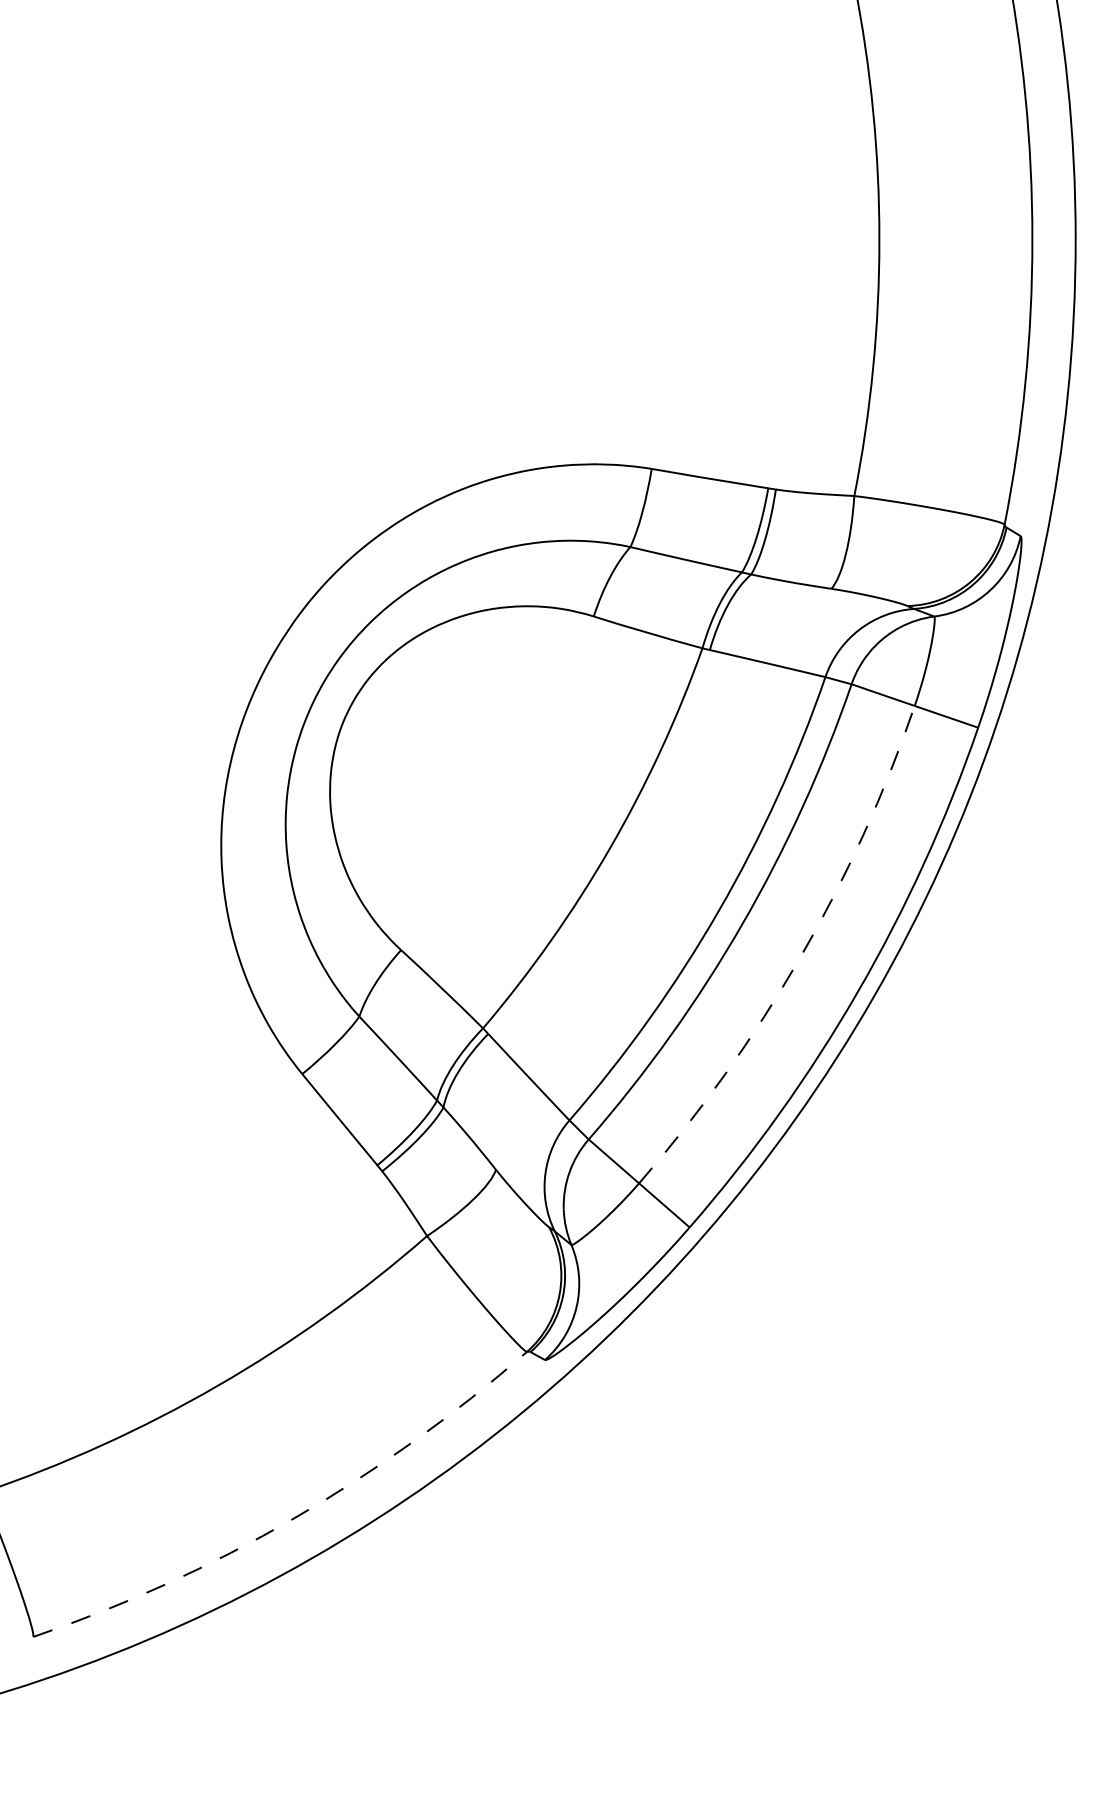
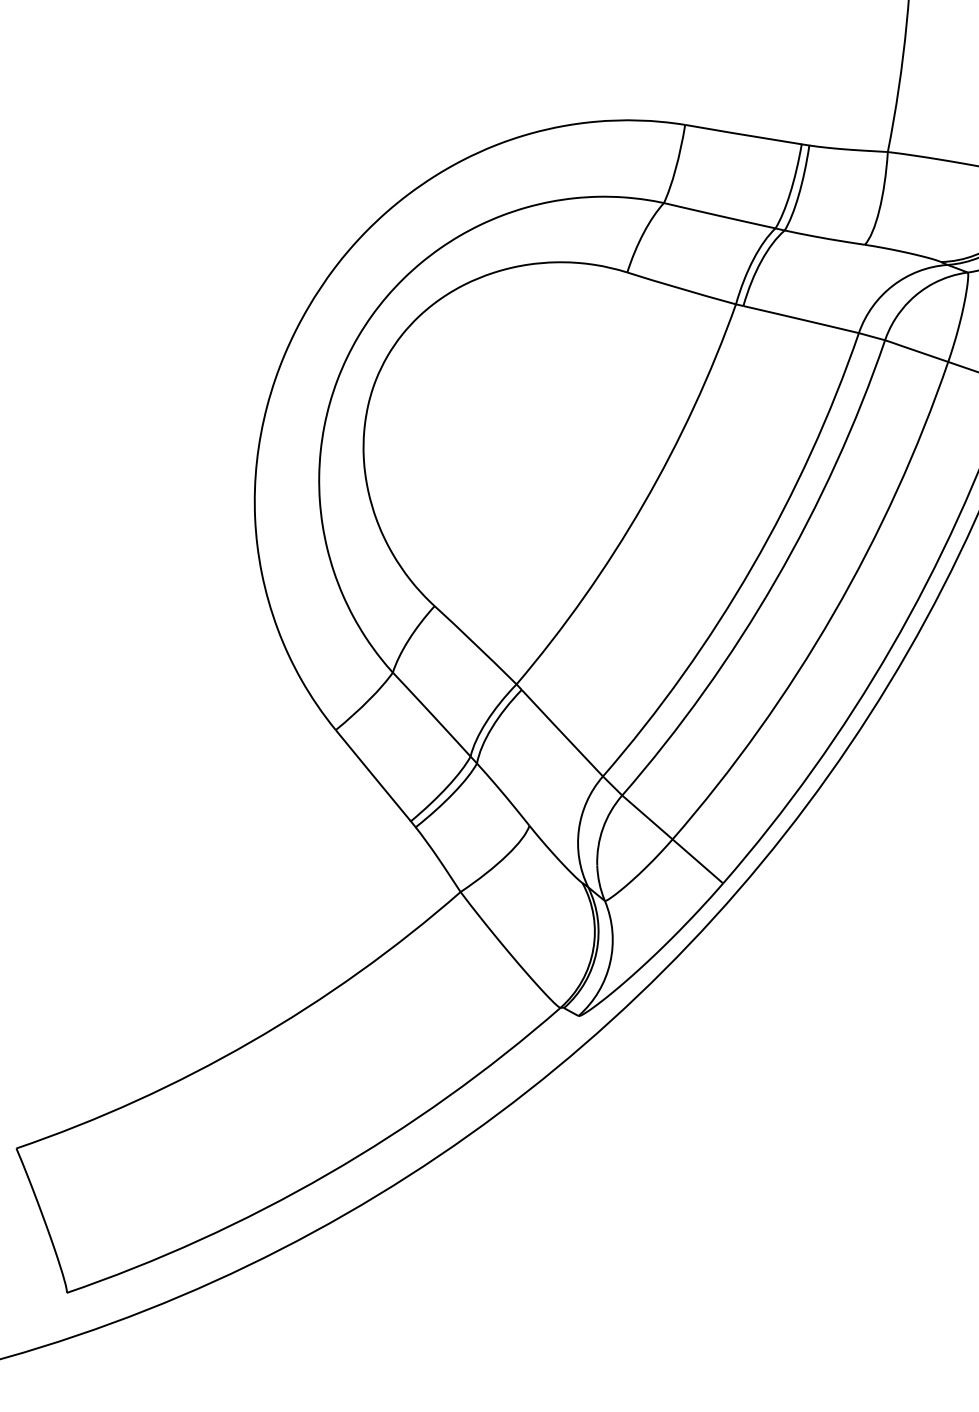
arc: (800, 958) -> (834, 614), dashed -> solid
arc: (294, 1518) -> (328, 1174), dashed -> solid

